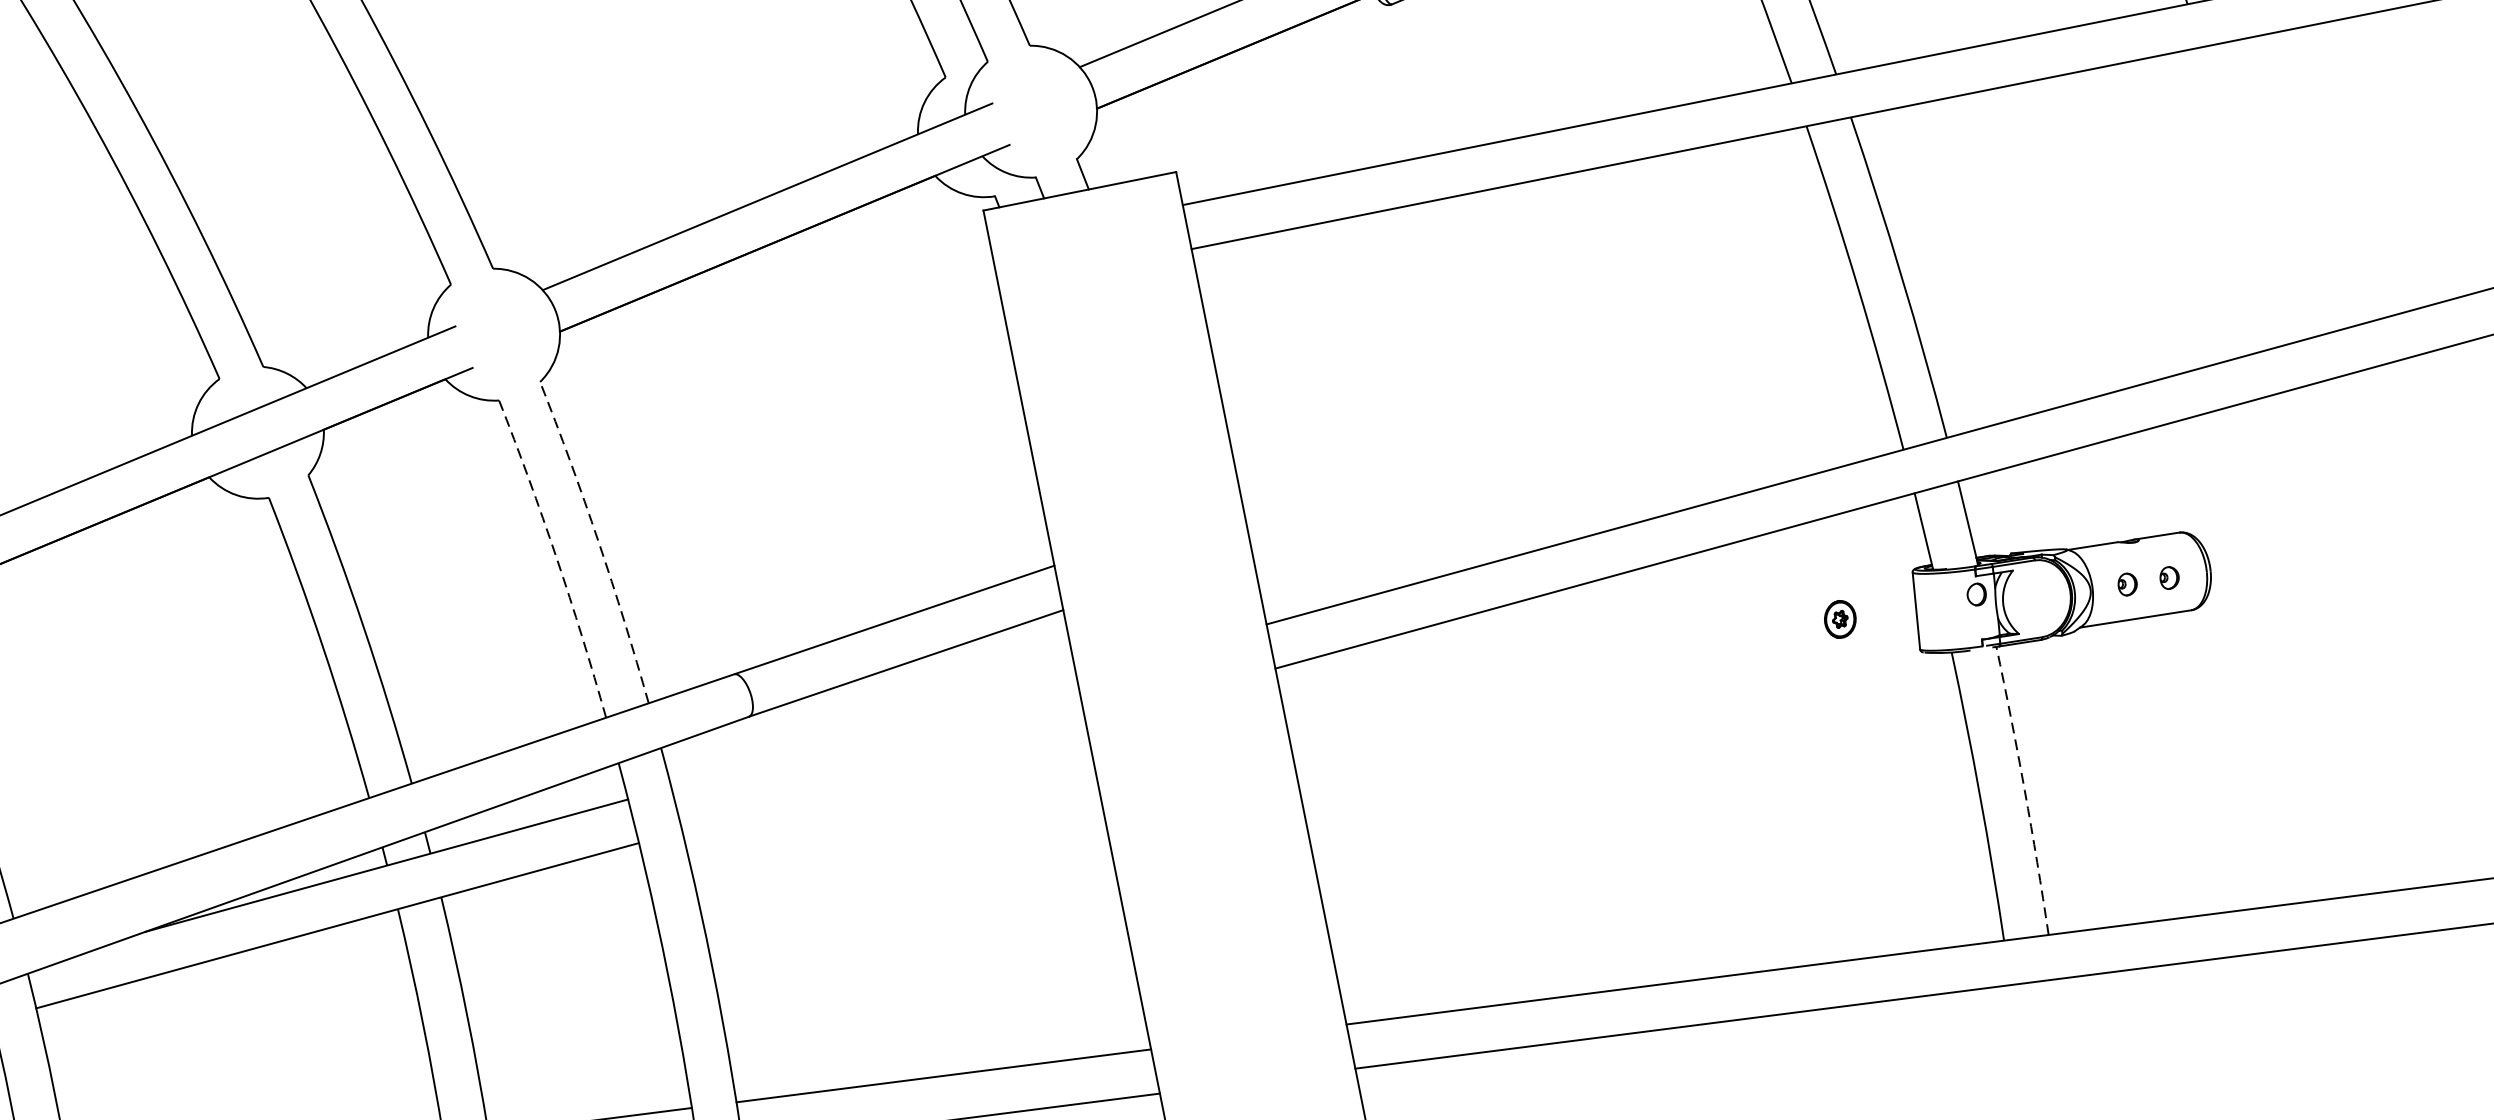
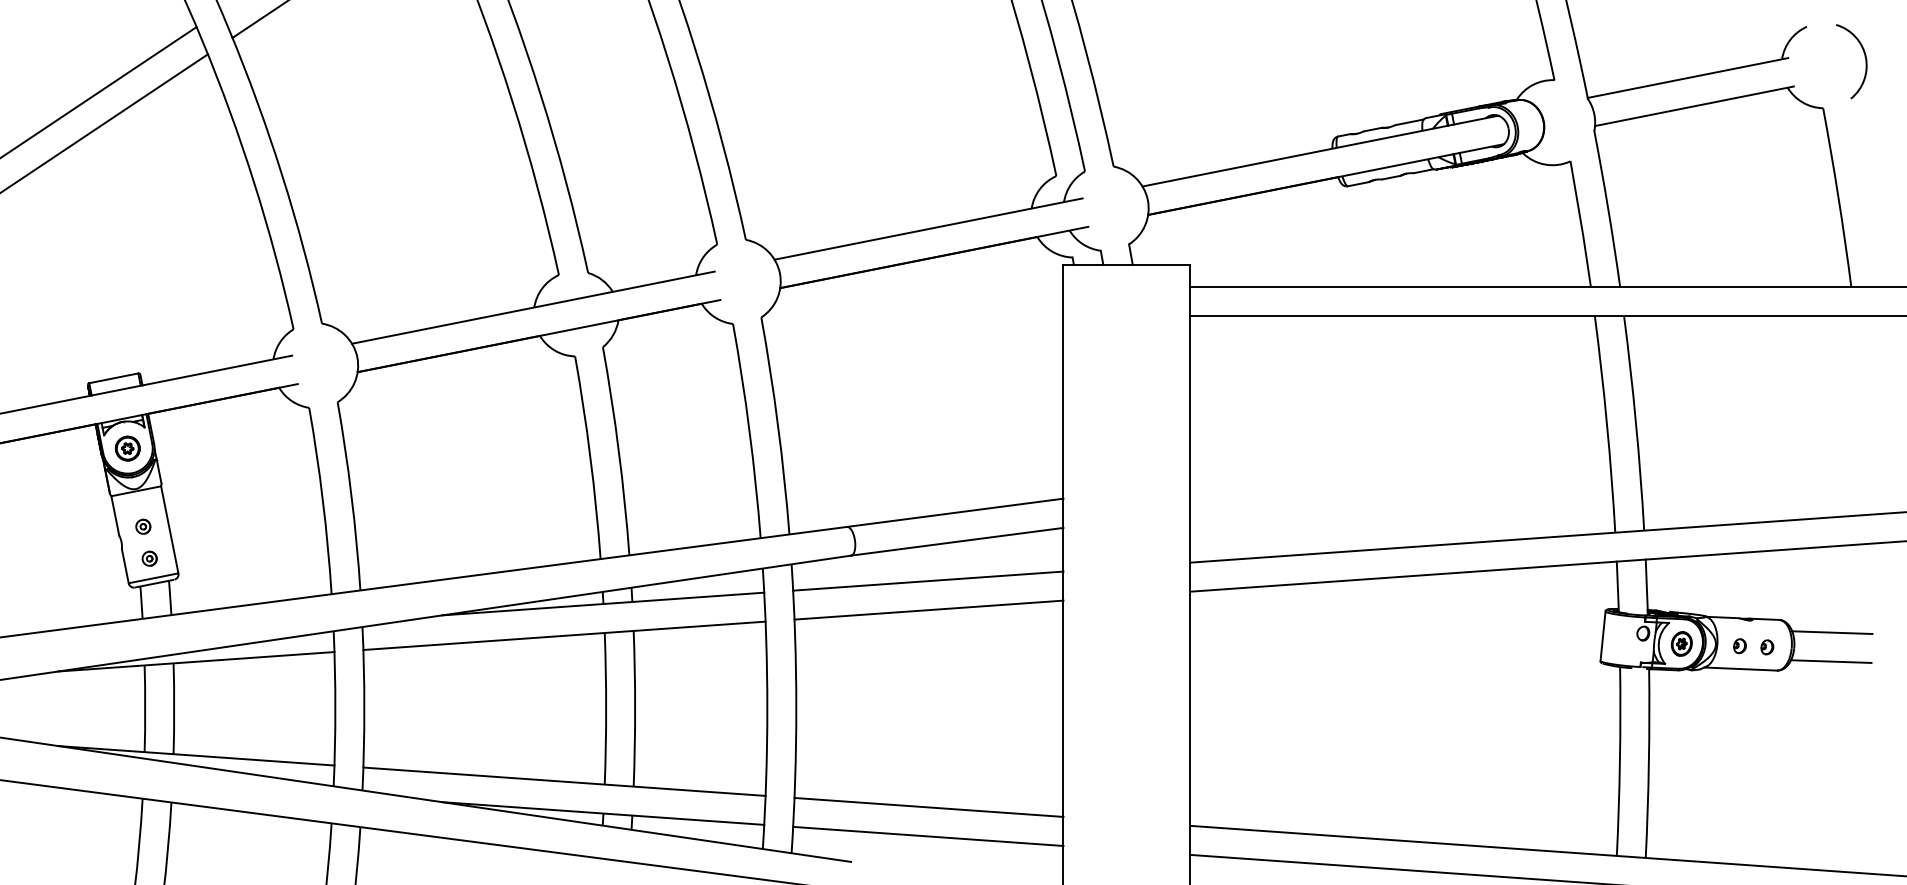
line: (2264, 535) -> (1832, 632), added
arc: (599, 541) -> (778, 425), dashed -> solid
arc: (556, 557) -> (749, 430), dashed -> solid
line: (2271, 579) -> (1831, 661), added
part: (1839, 618) -> (1681, 643), moved
line: (874, 731) -> (928, 580), added
line: (882, 775) -> (928, 609), added
arc: (2024, 790) -> (1648, 763), dashed -> solid

